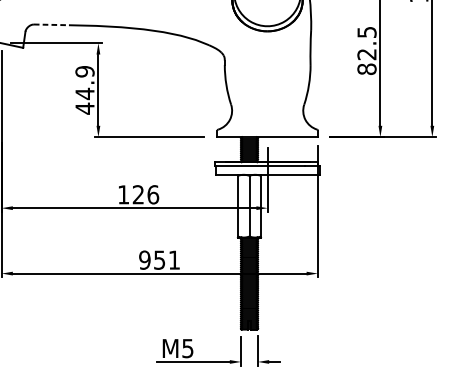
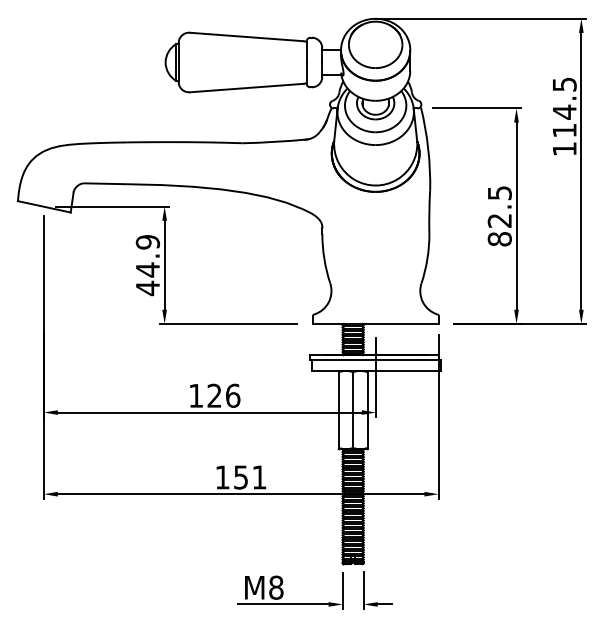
line: (51, 24) -> (105, 183), dashed -> solid
text: (144, 260) -> (222, 477), 951 -> 151
text: (188, 348) -> (276, 587), M5 -> M8

